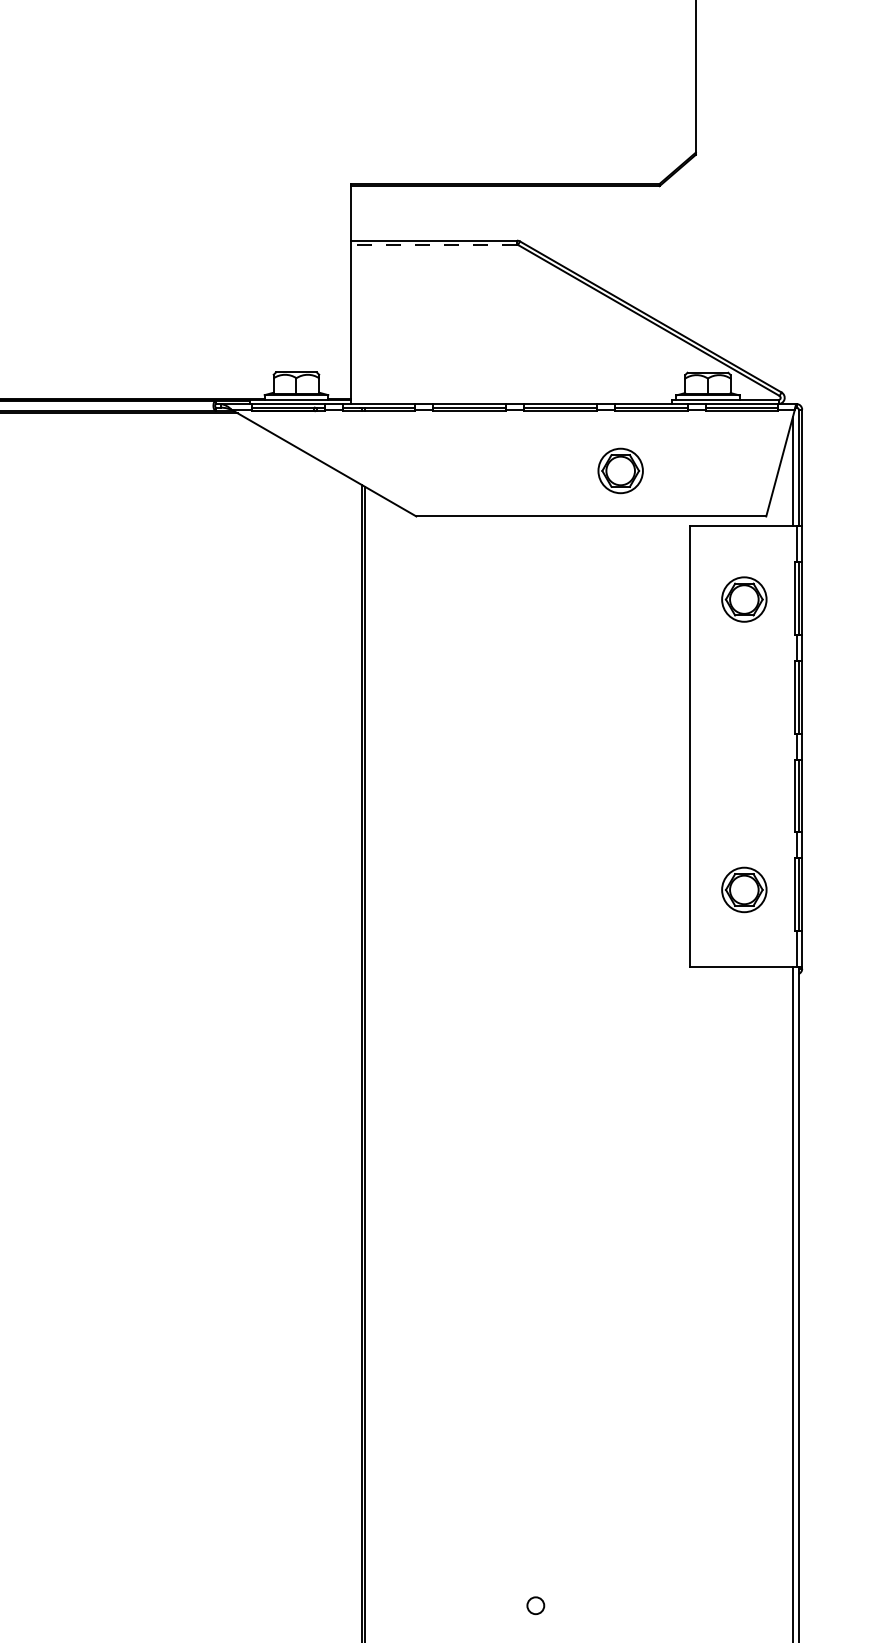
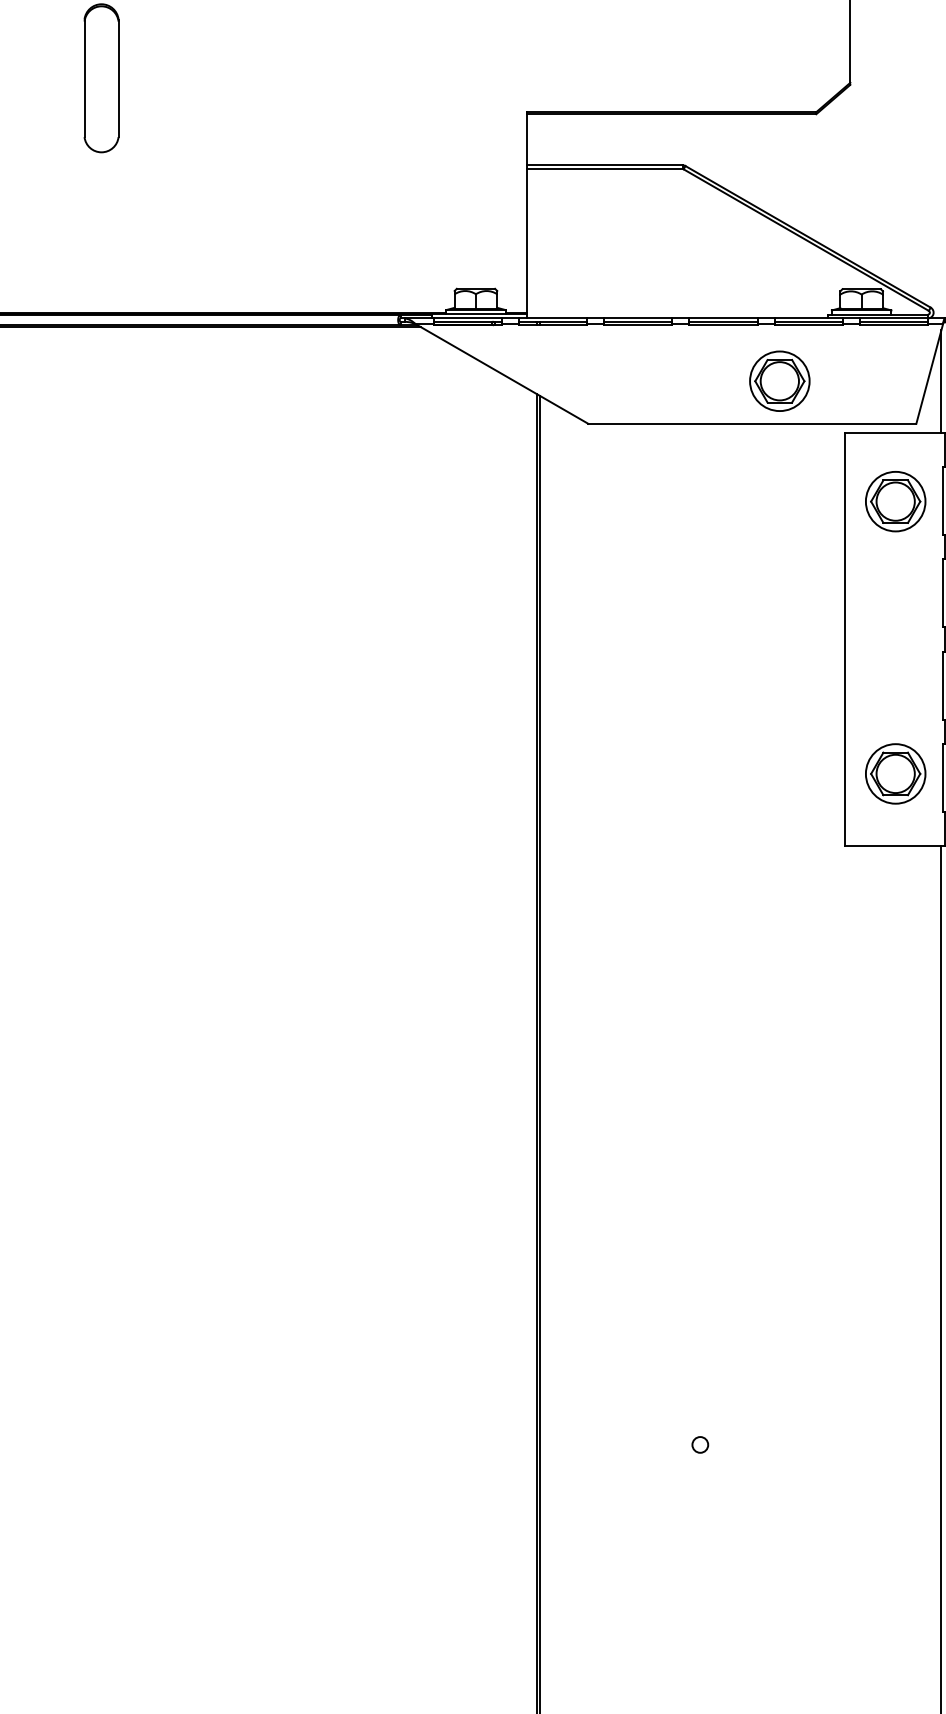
line: (433, 245) -> (604, 169), dashed -> solid
part: (620, 470) -> (779, 380), size x1.43
part: (744, 599) -> (895, 501), size x1.43
part: (744, 889) -> (895, 773), size x1.43

